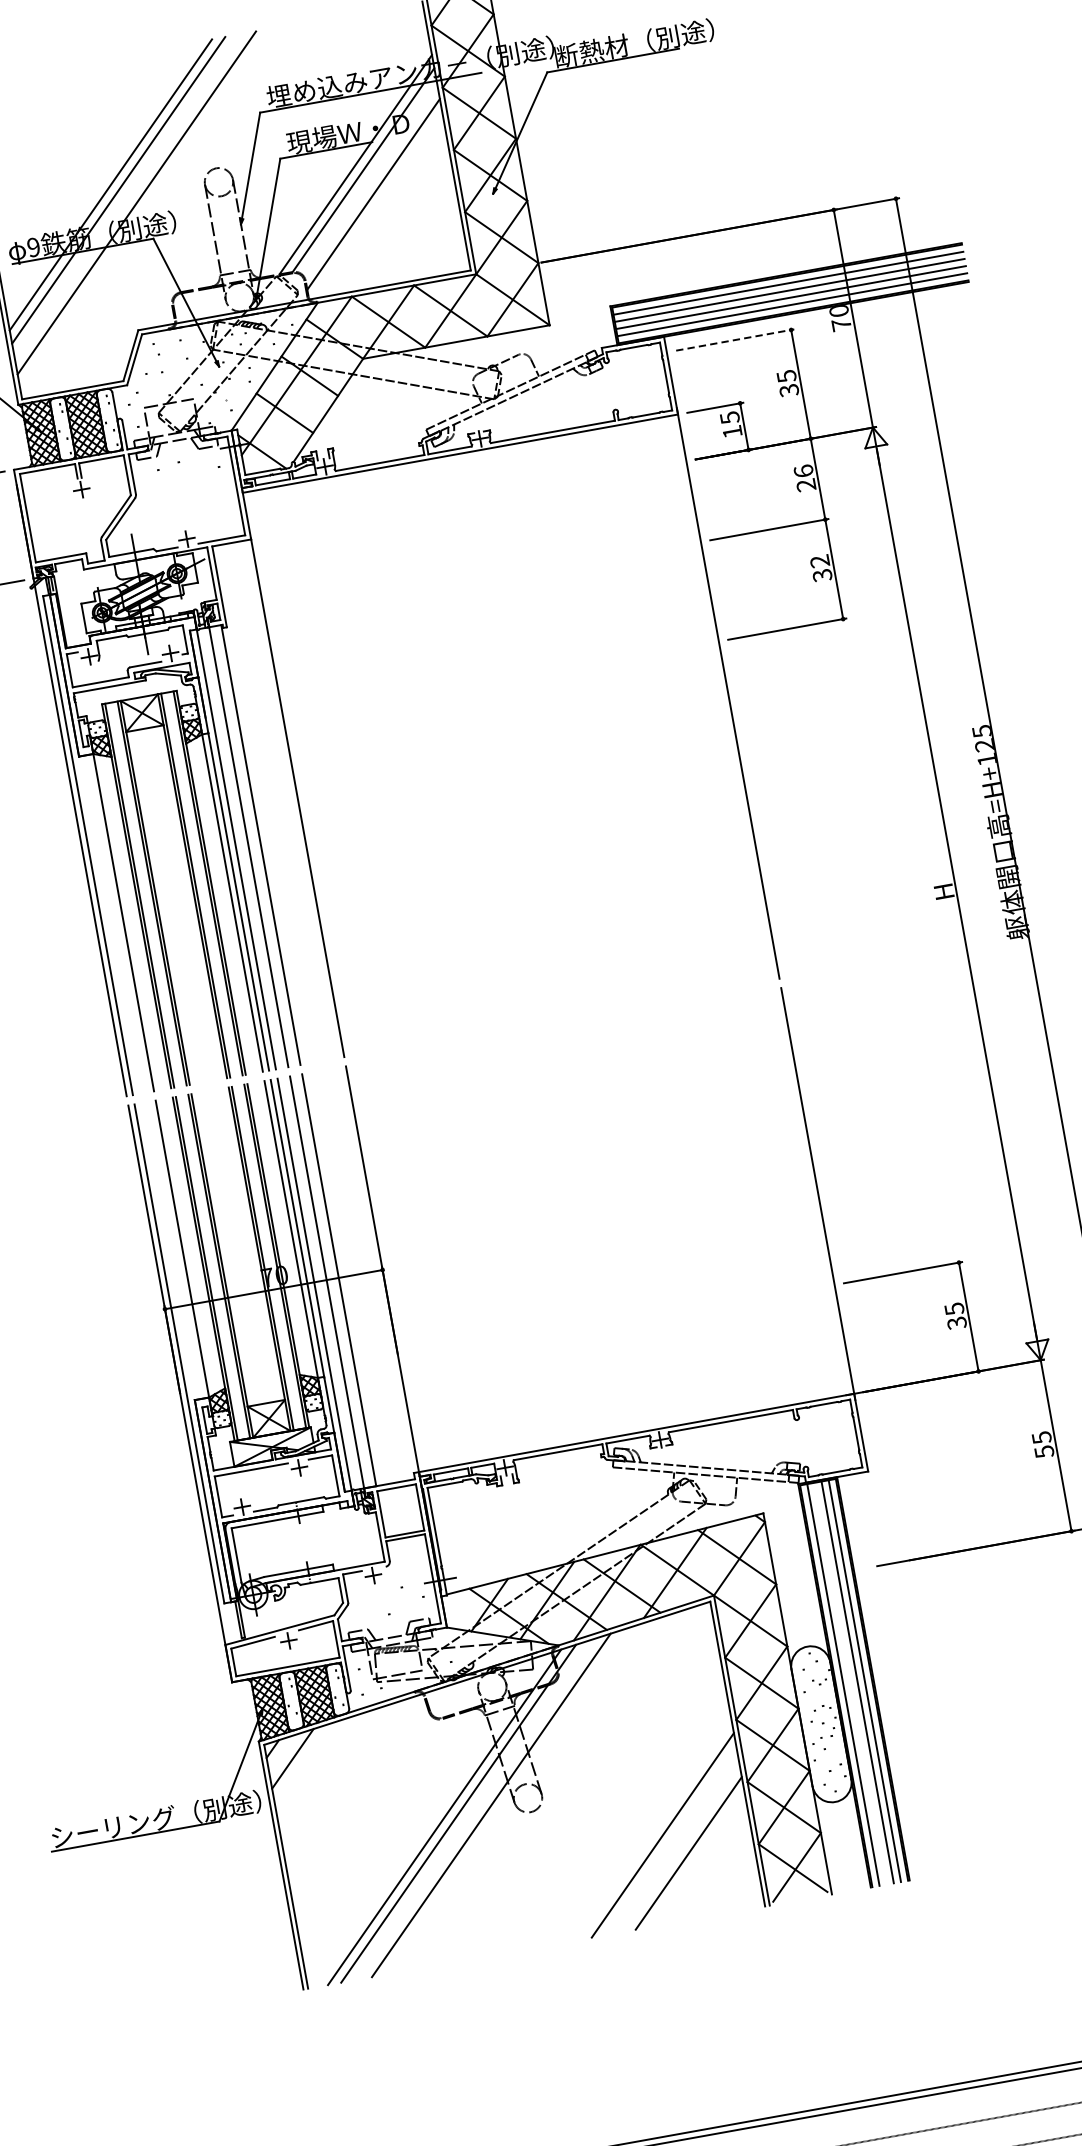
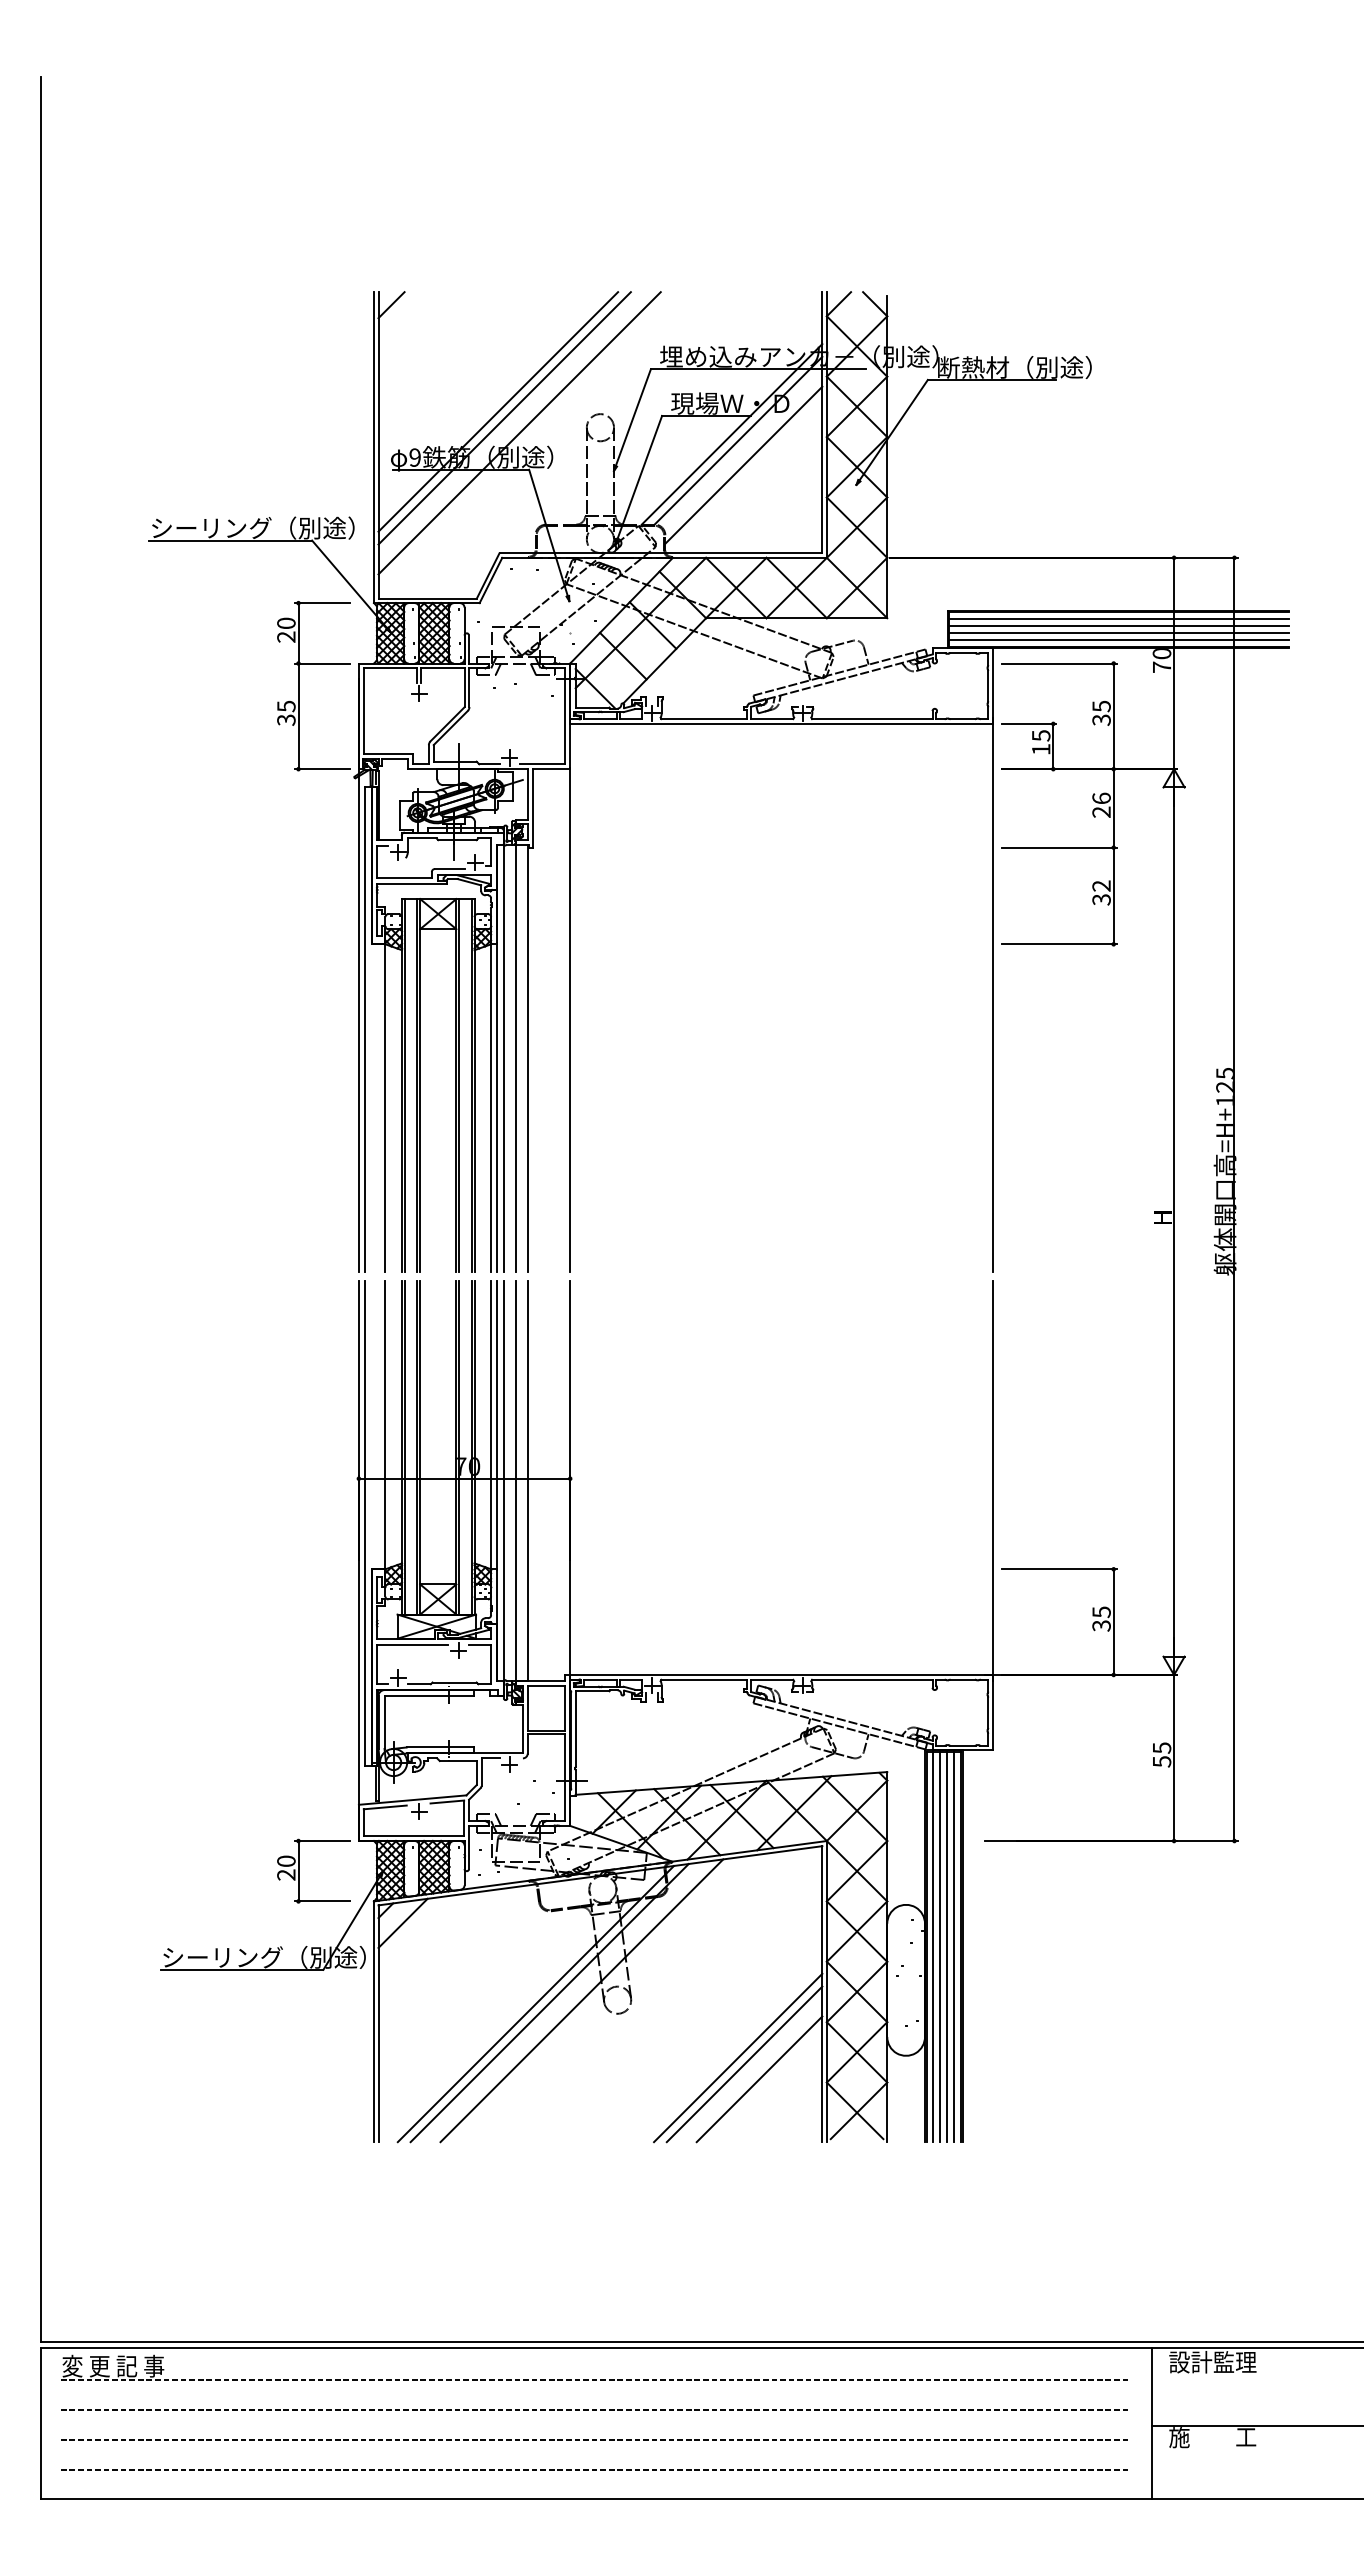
line: (735, 339) -> (1059, 663), dashed -> solid
line: (850, 1683) -> (940, 1946), added
part: (176, 1723) -> (299, 1870), added
line: (670, 1840) -> (744, 2064), added

